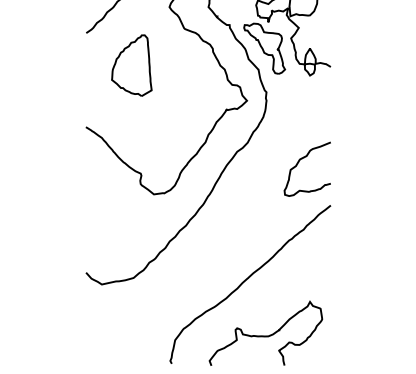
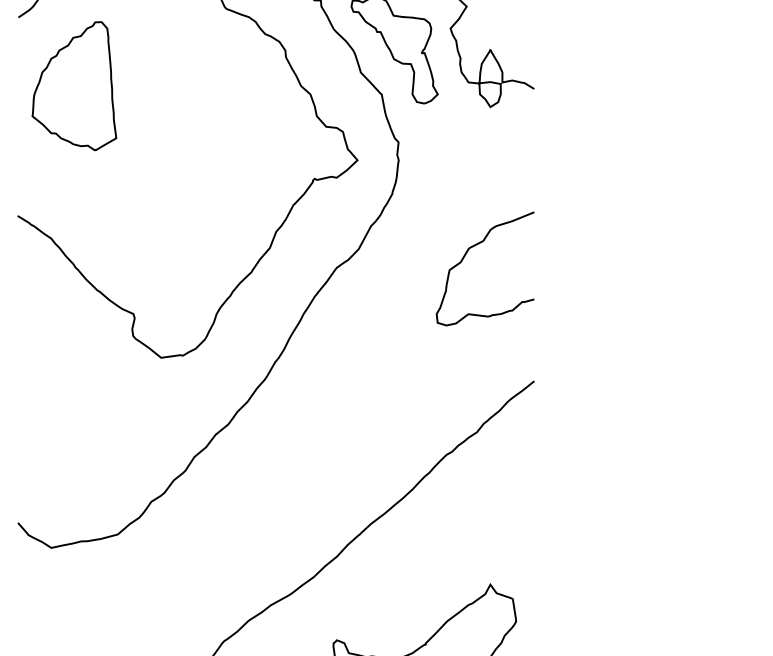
part: (131, 65) -> (73, 85), moved
curve: (299, 162) -> (468, 254), moved

